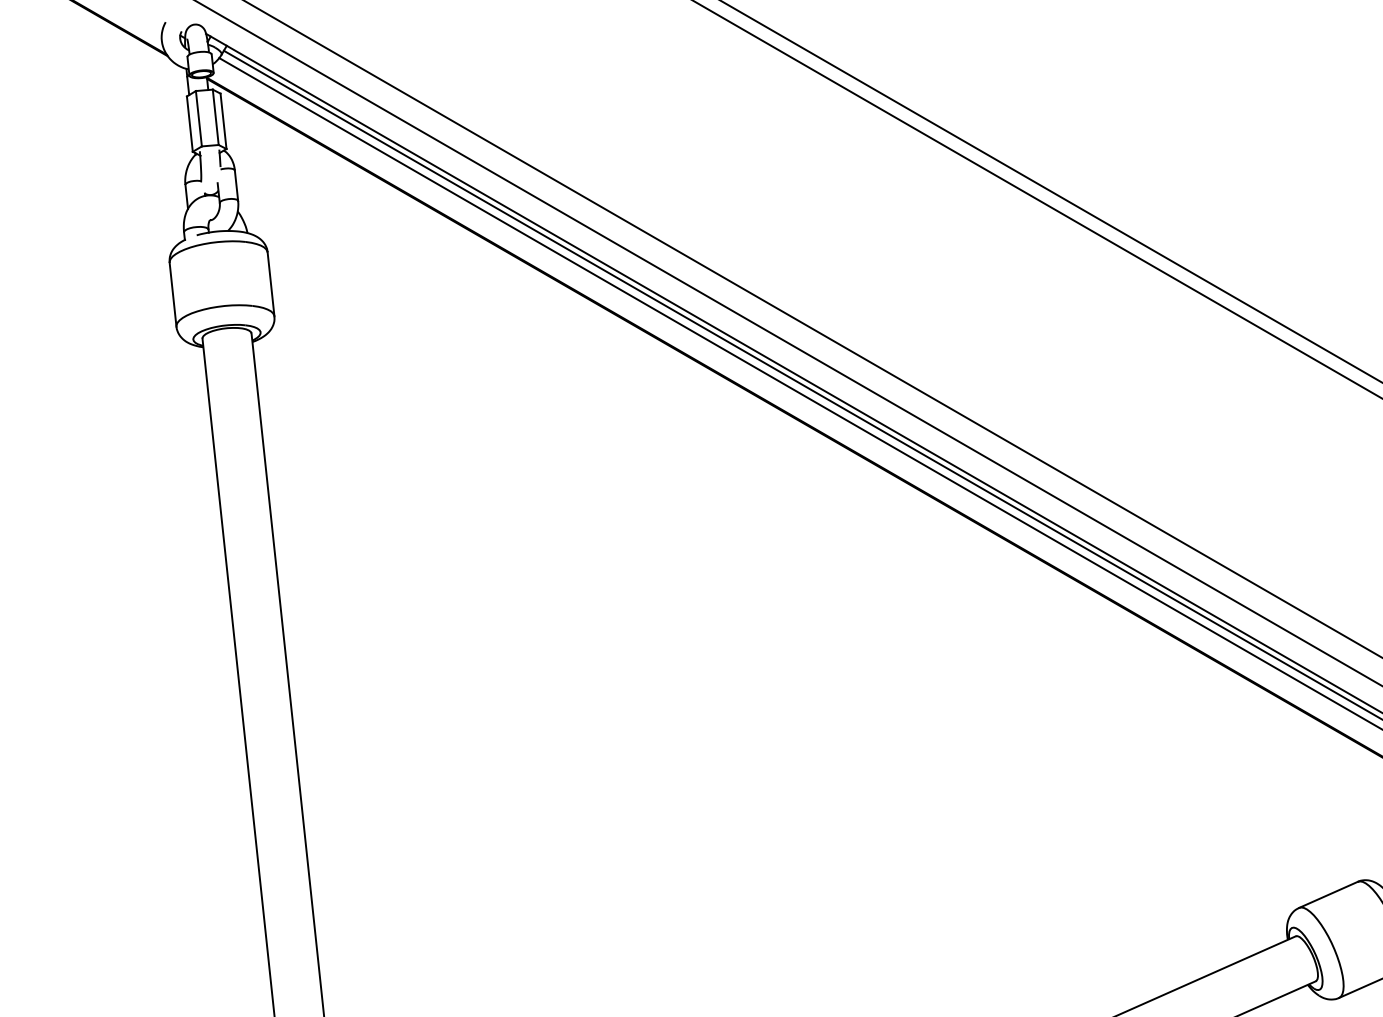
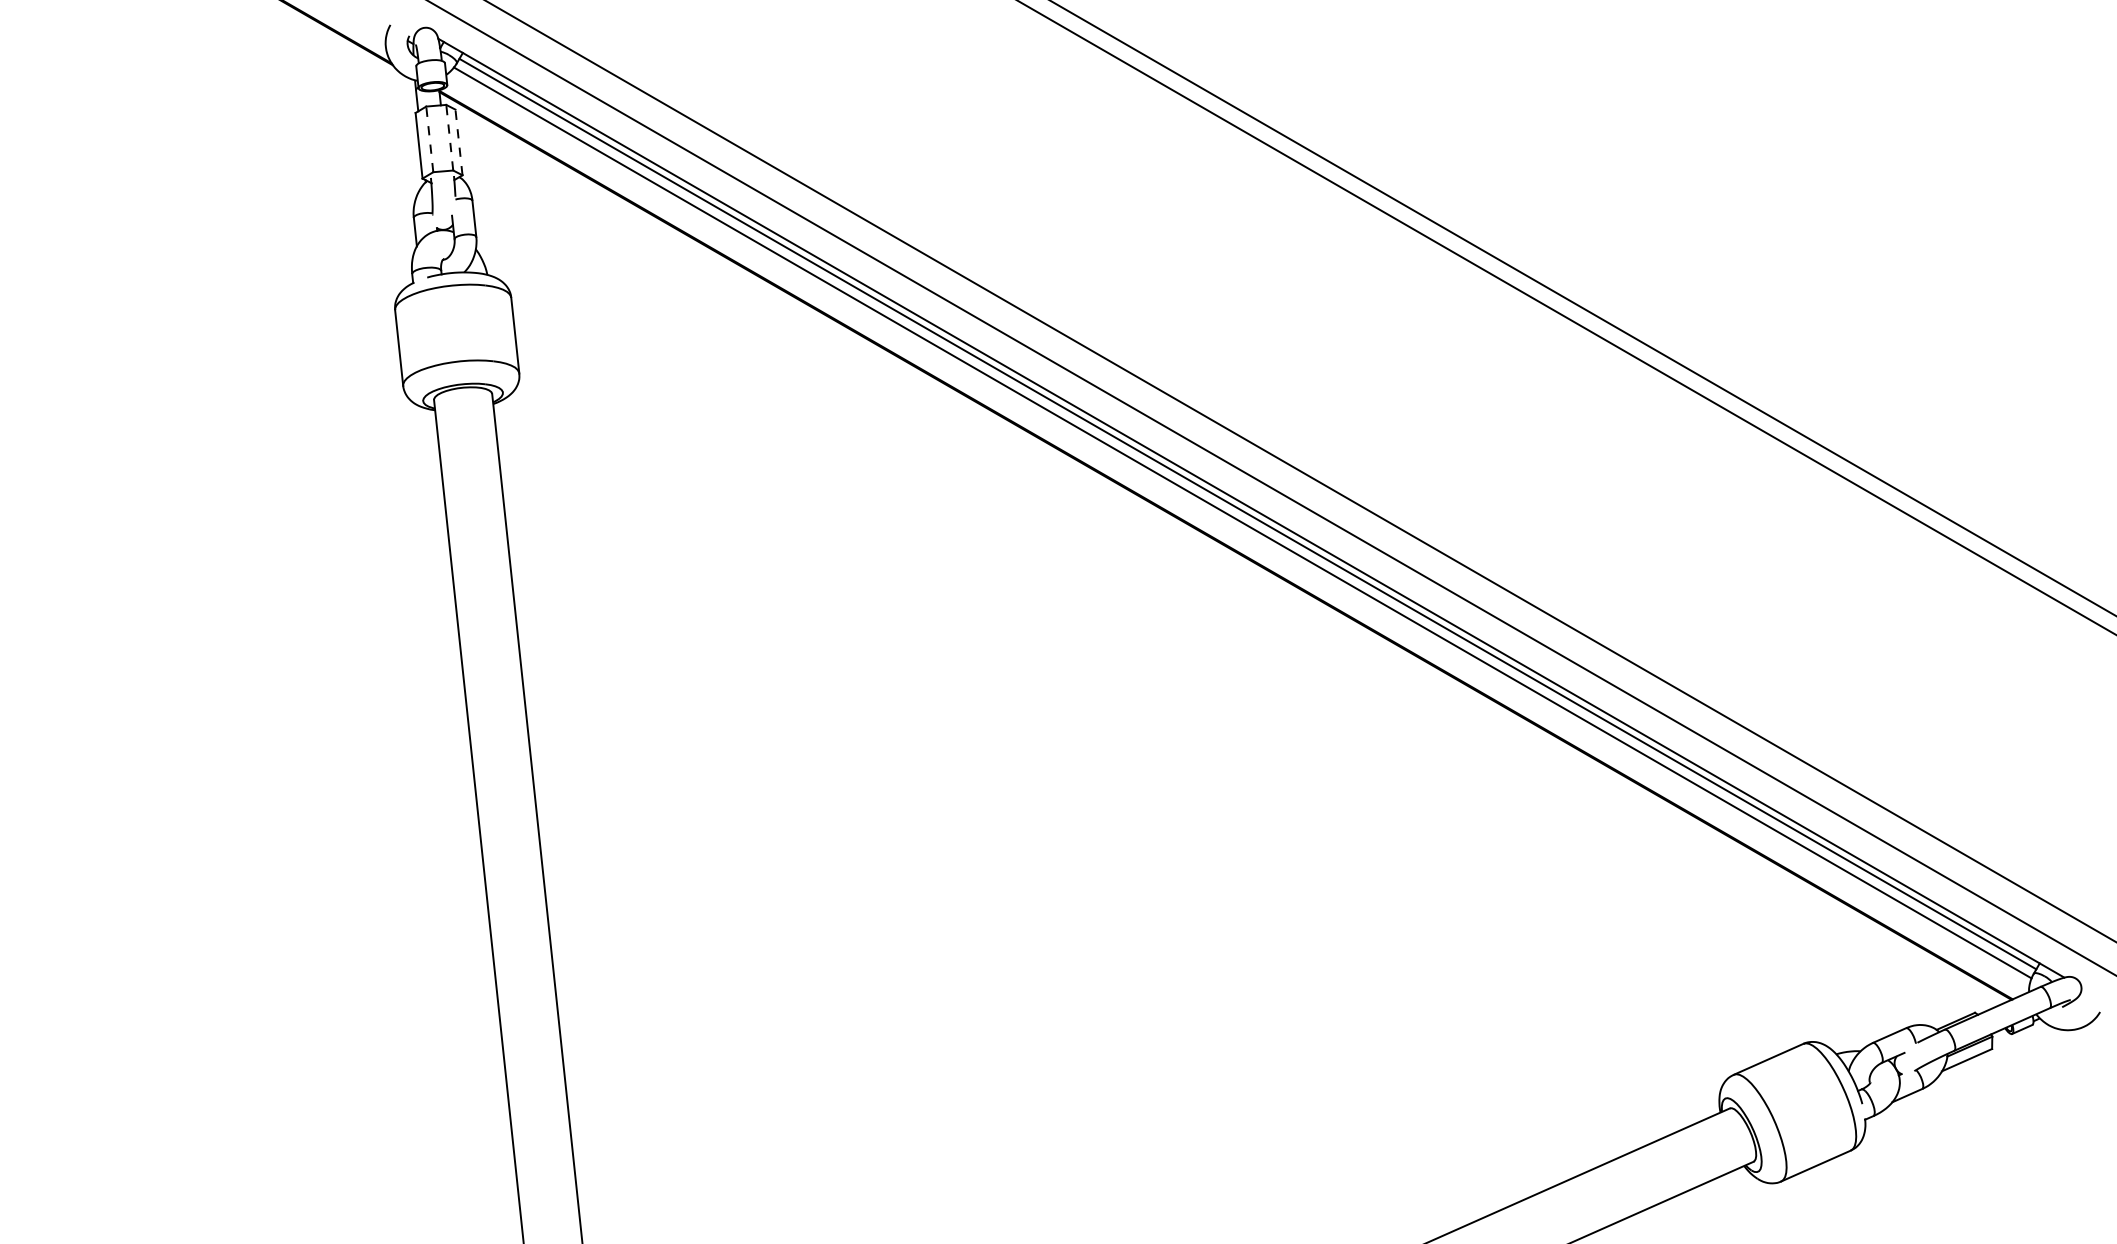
line: (215, 117) -> (449, 137), solid -> dashed
line: (198, 118) -> (429, 139), solid -> dashed
line: (223, 121) -> (459, 142), solid -> dashed

